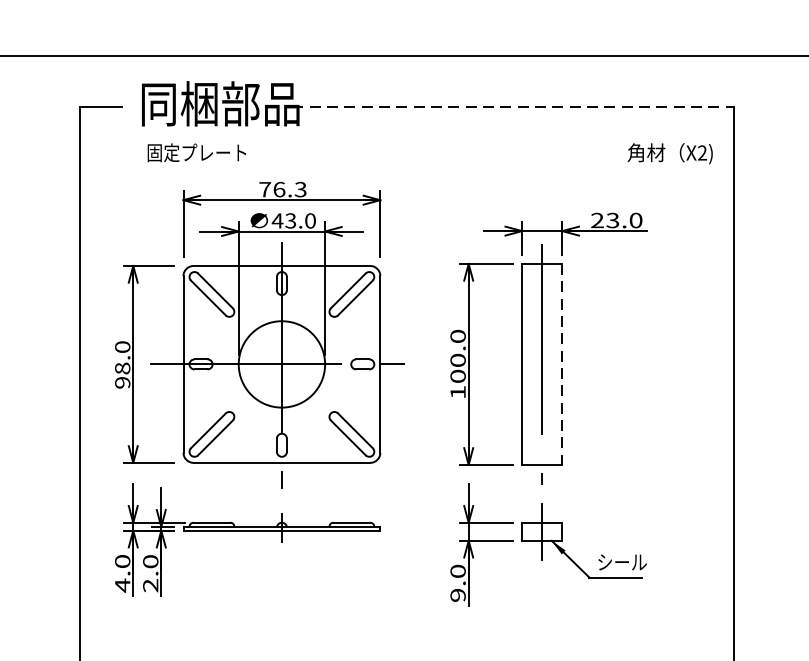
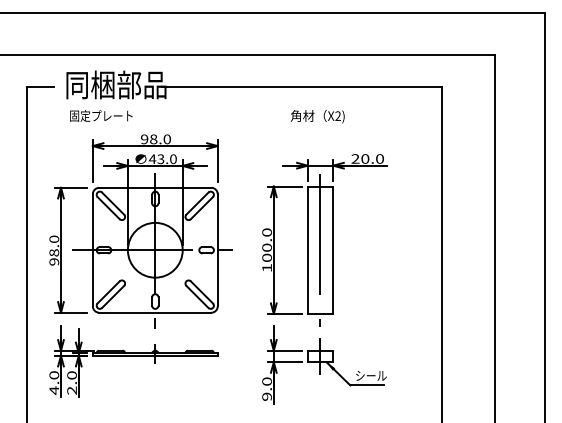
line: (513, 107) -> (302, 87), dashed -> solid
text: (669, 153) -> (317, 116), moved
text: (282, 189) -> (155, 139), 76.3 -> 98.0
text: (613, 219) -> (365, 158), 23.0 -> 20.0
line: (562, 364) -> (333, 250), dashed -> solid

